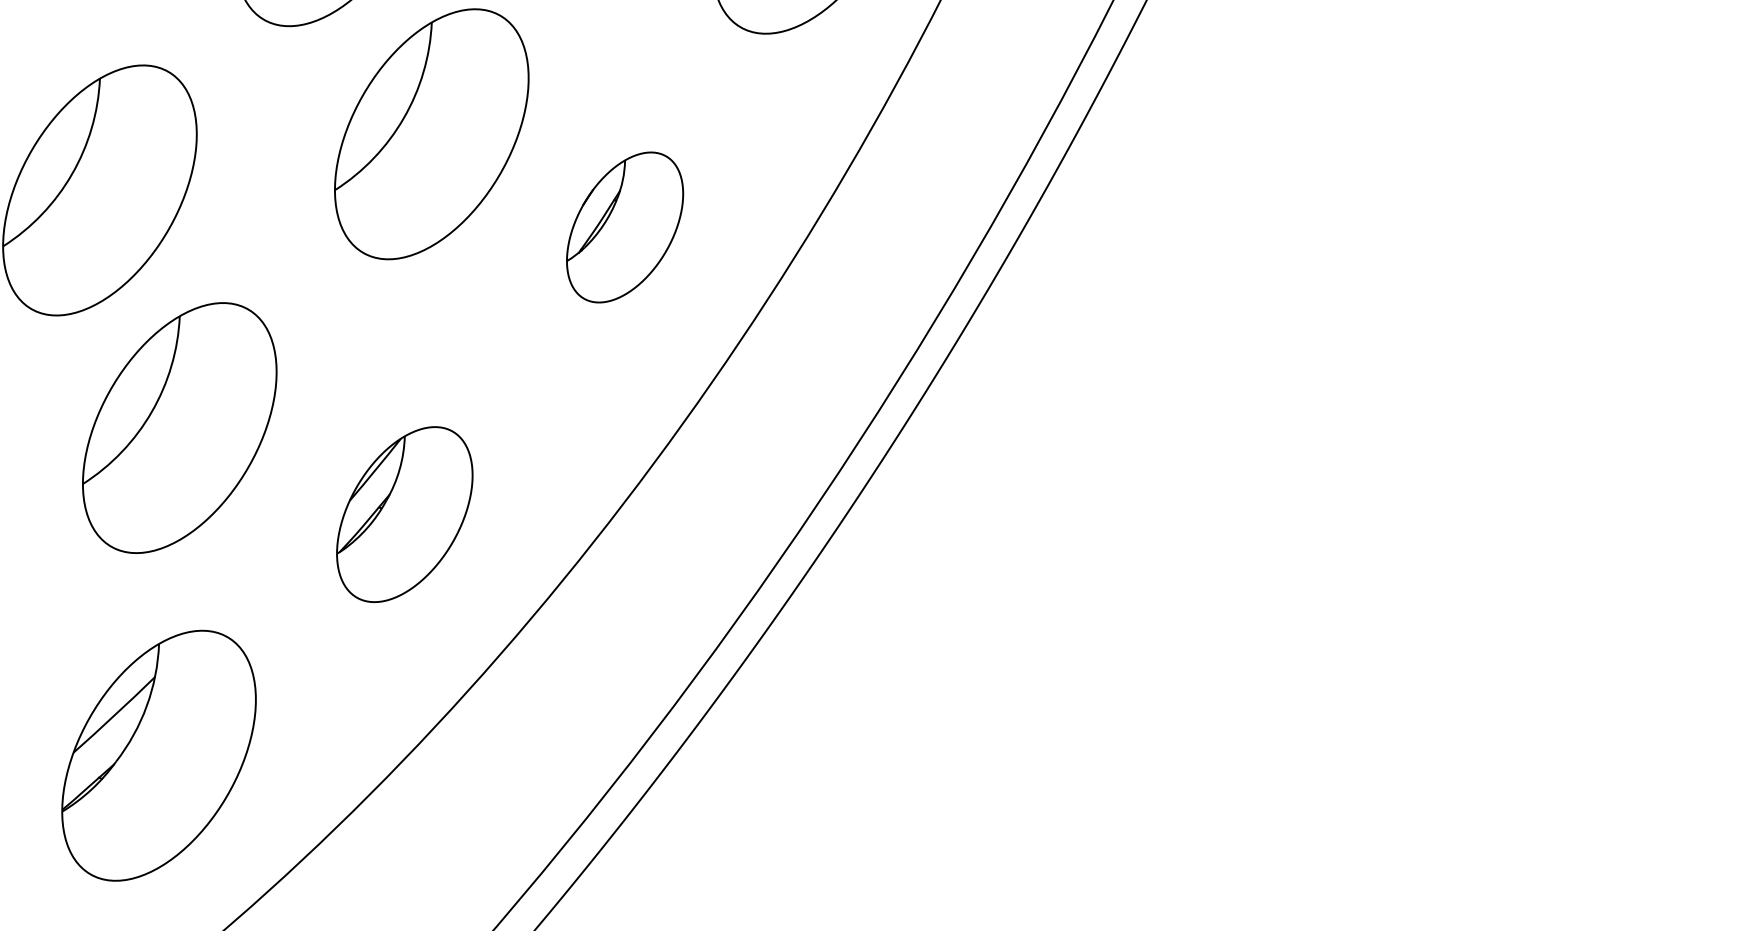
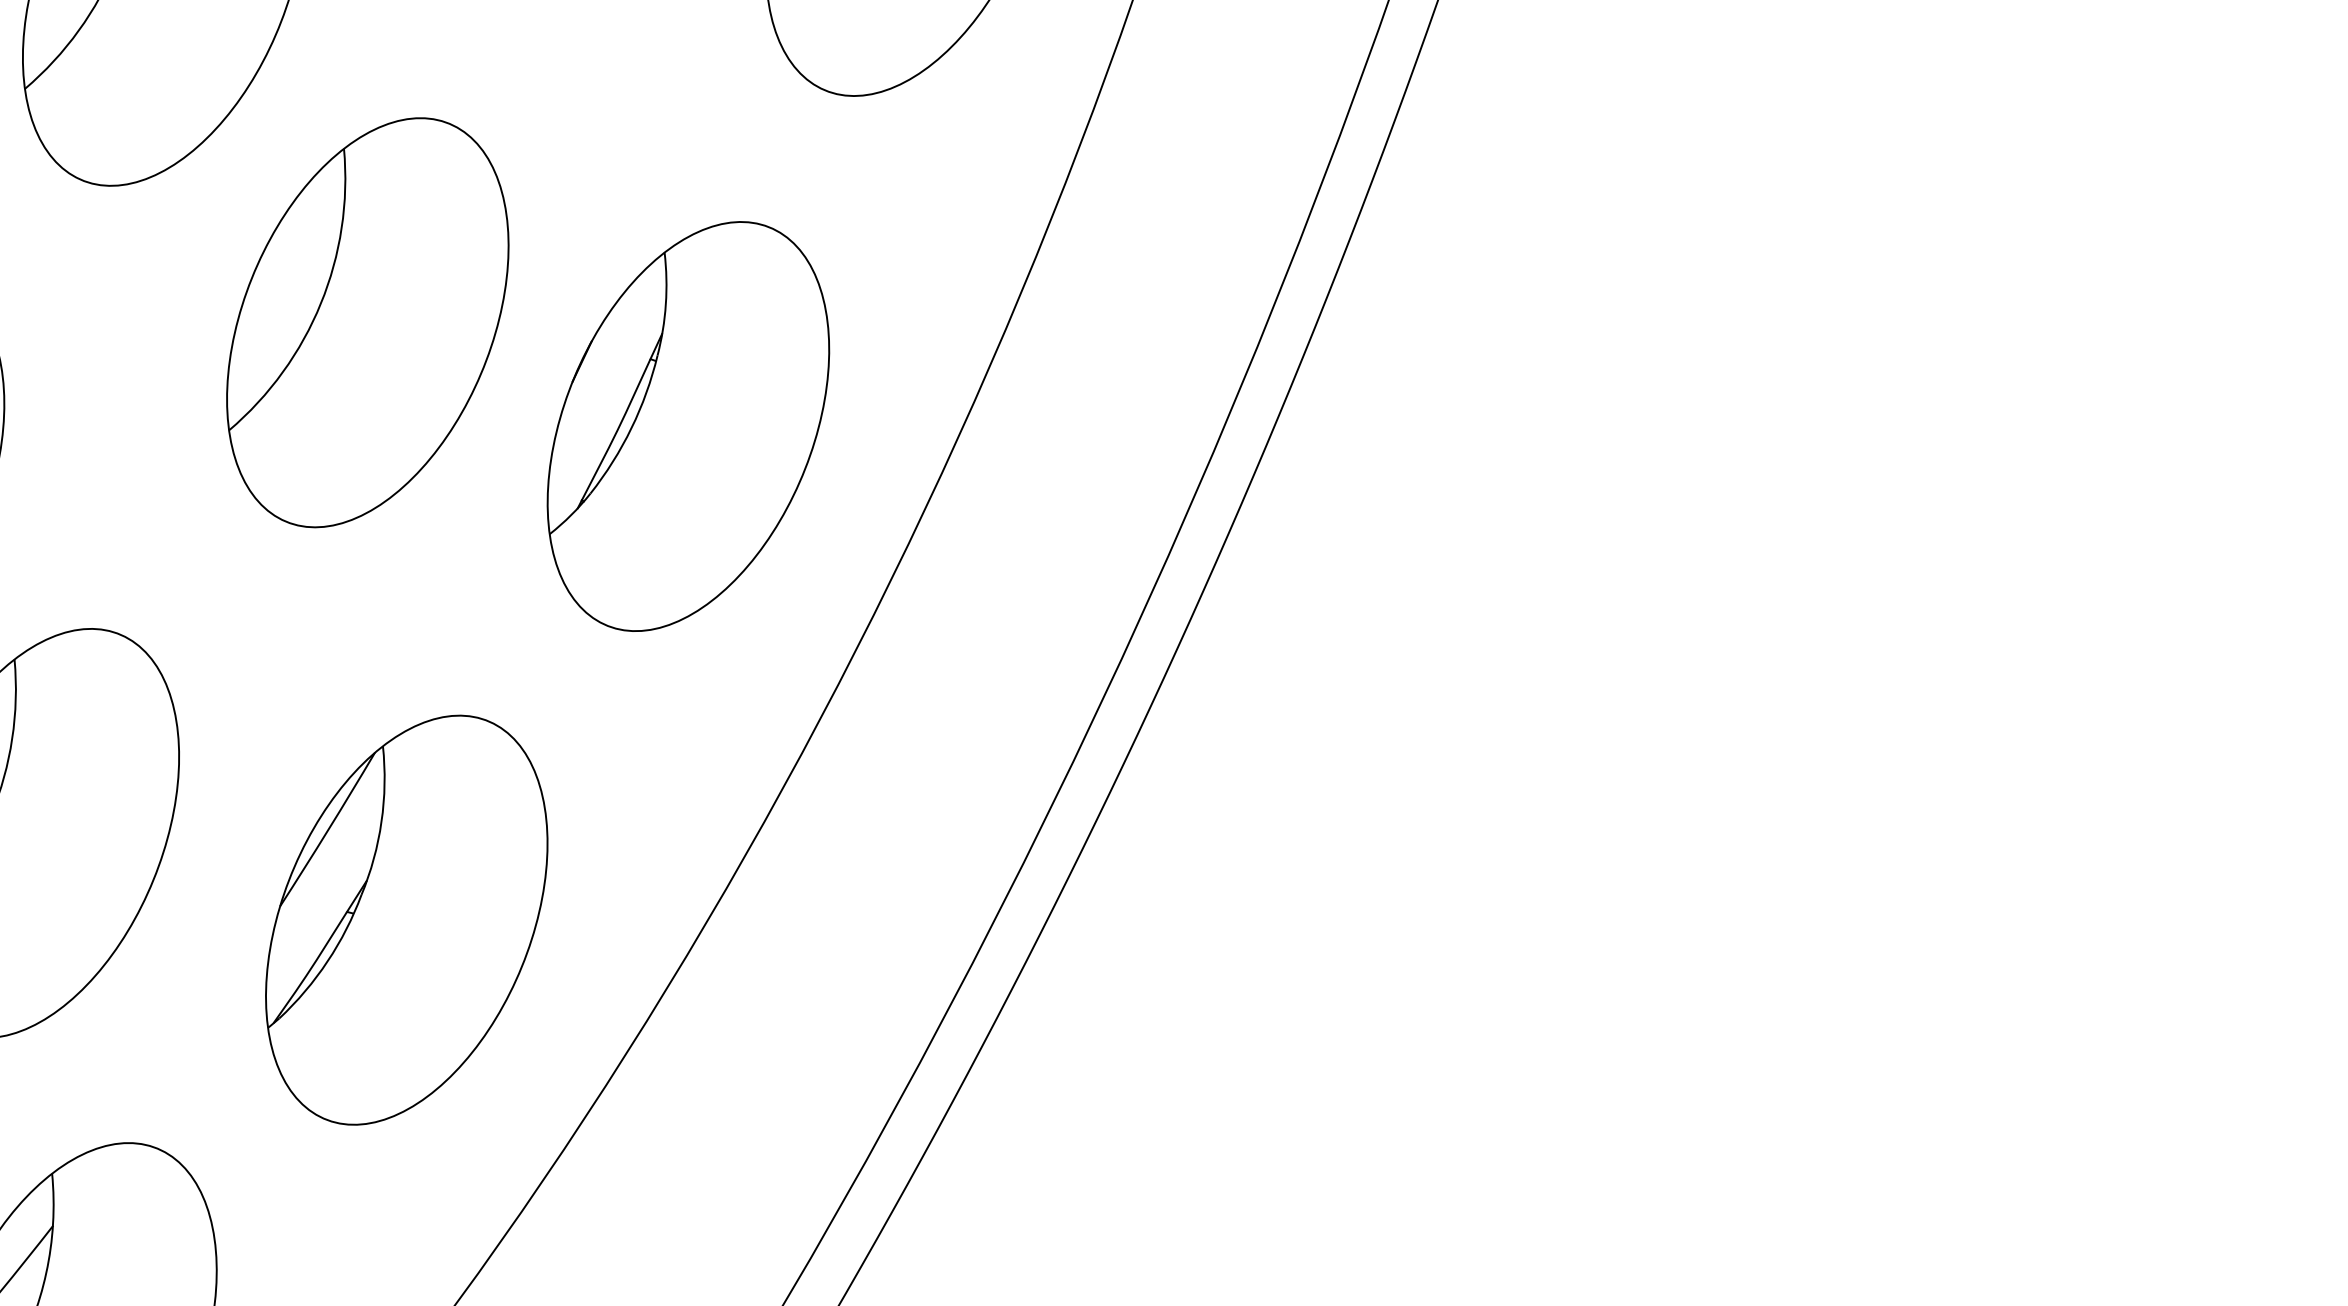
part: (624, 227) -> (687, 426), size x1.67
part: (404, 514) -> (406, 920), size x1.43

